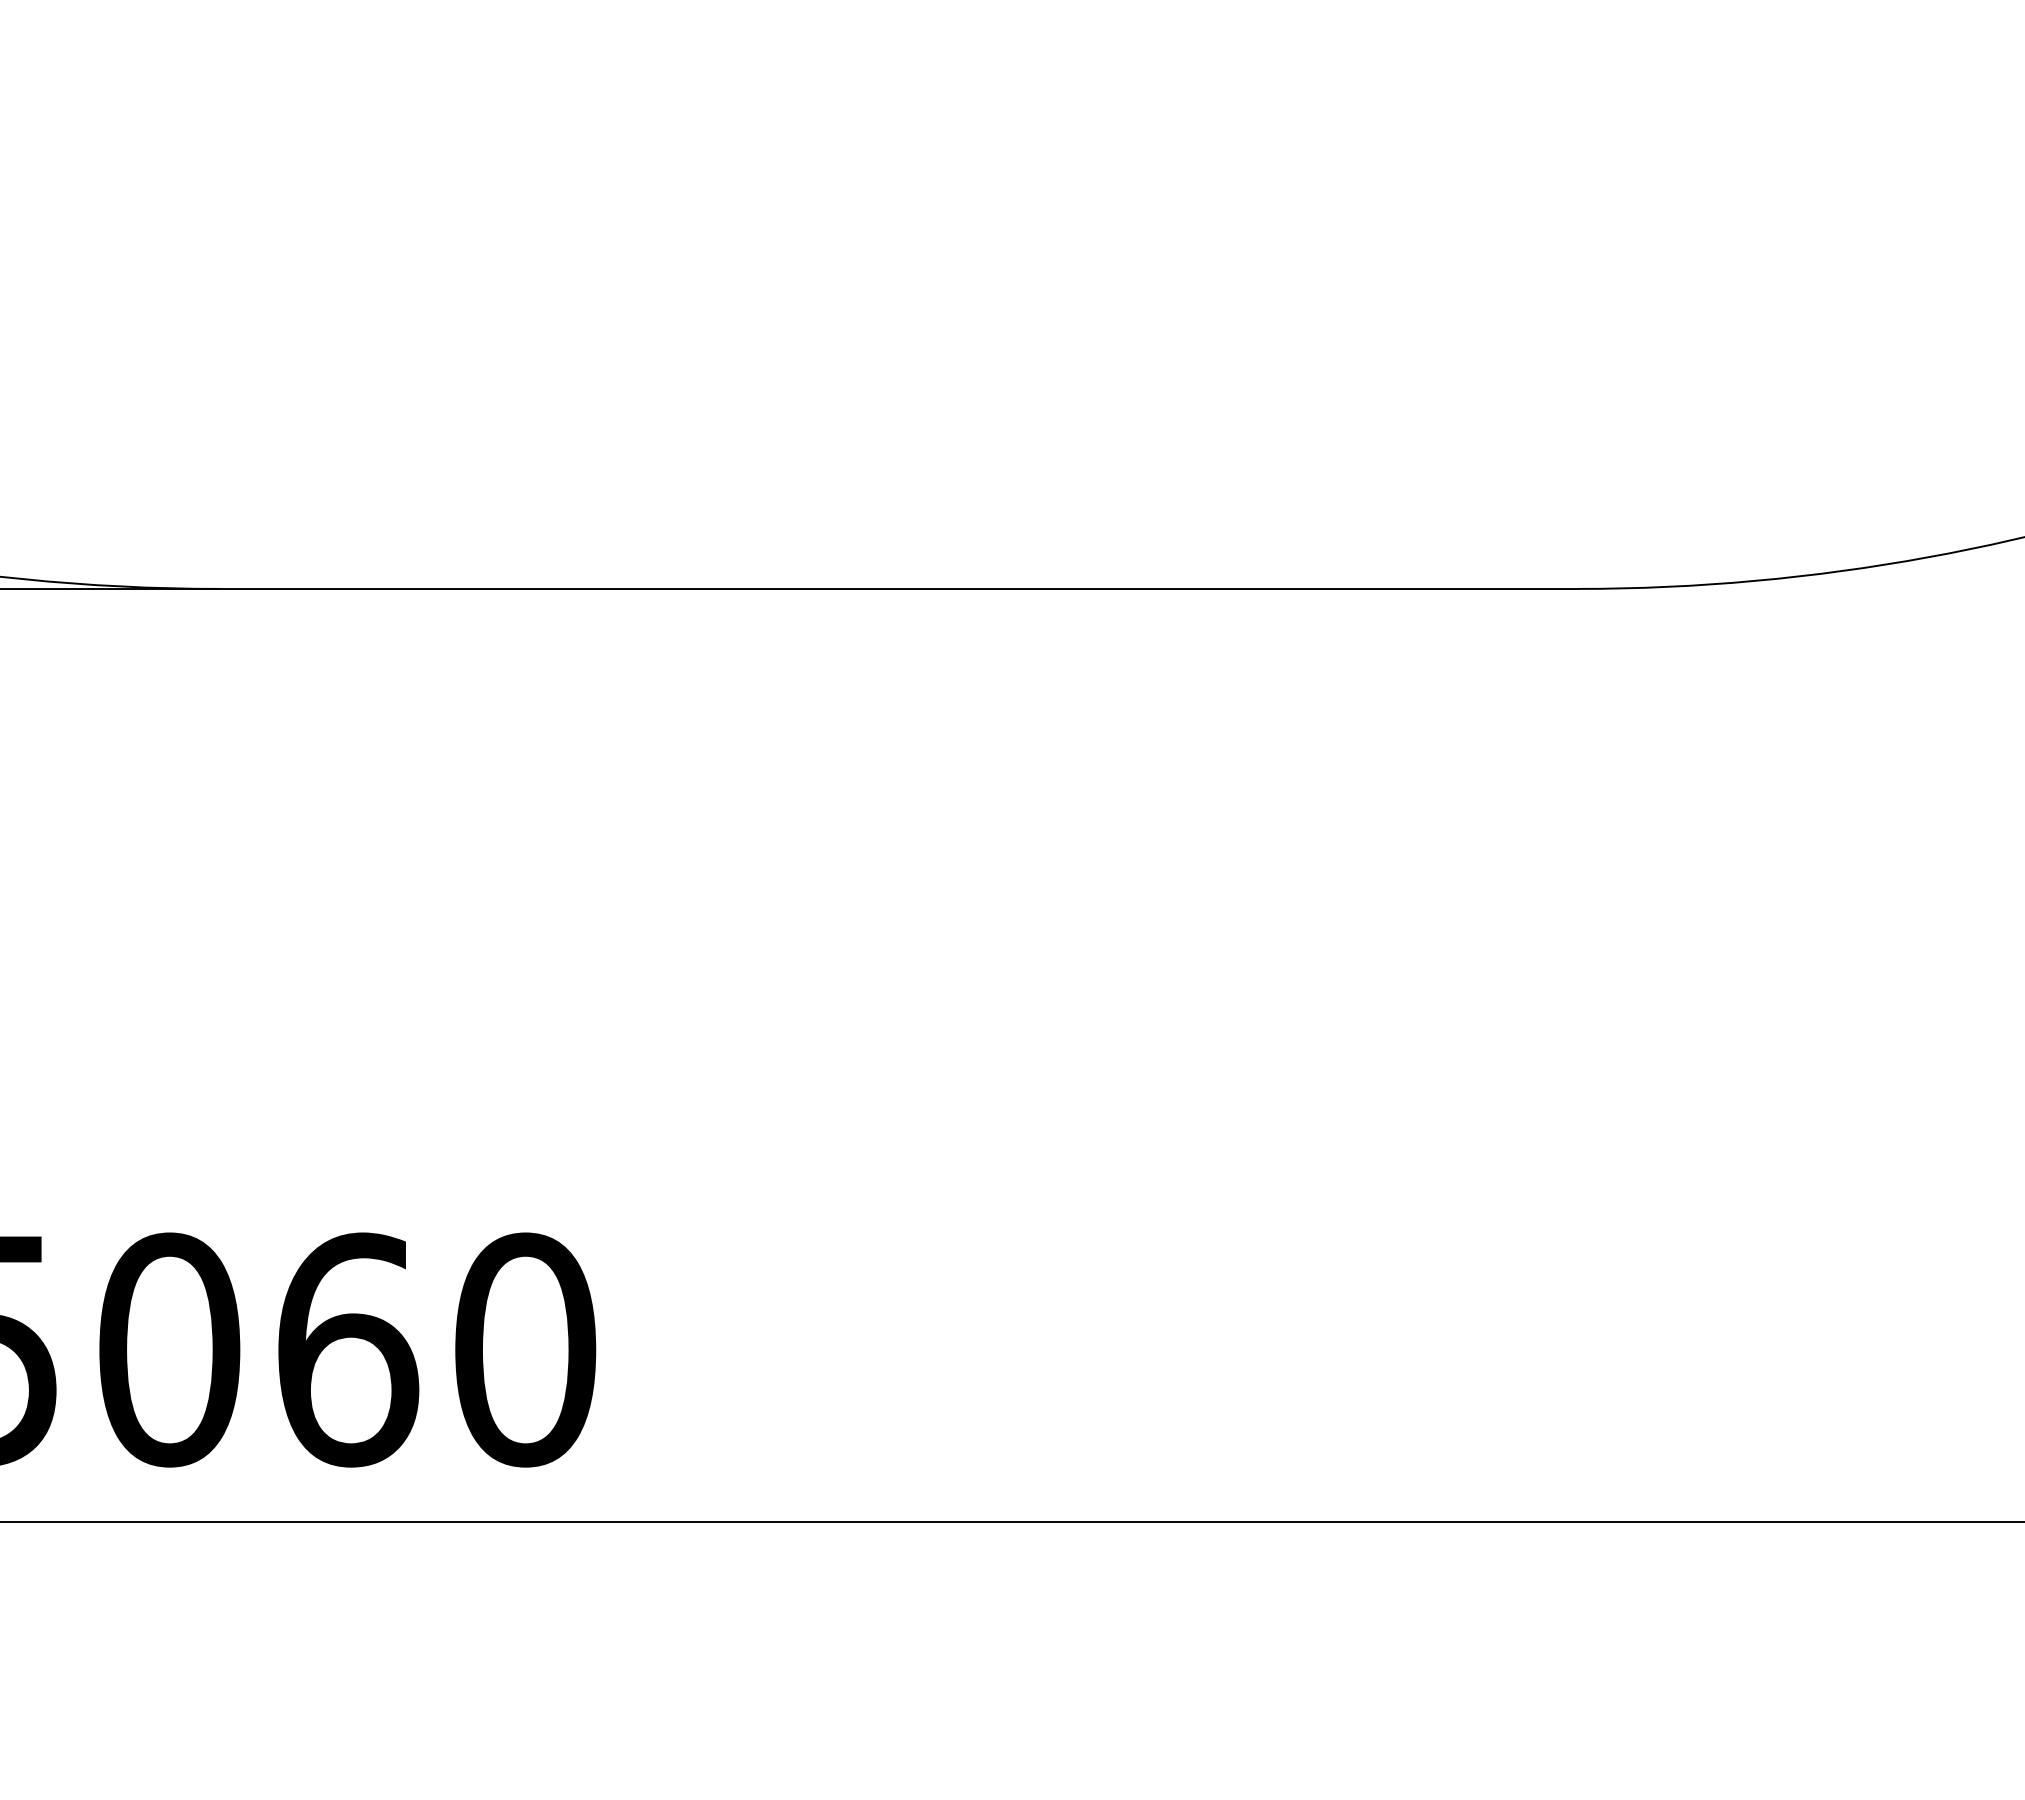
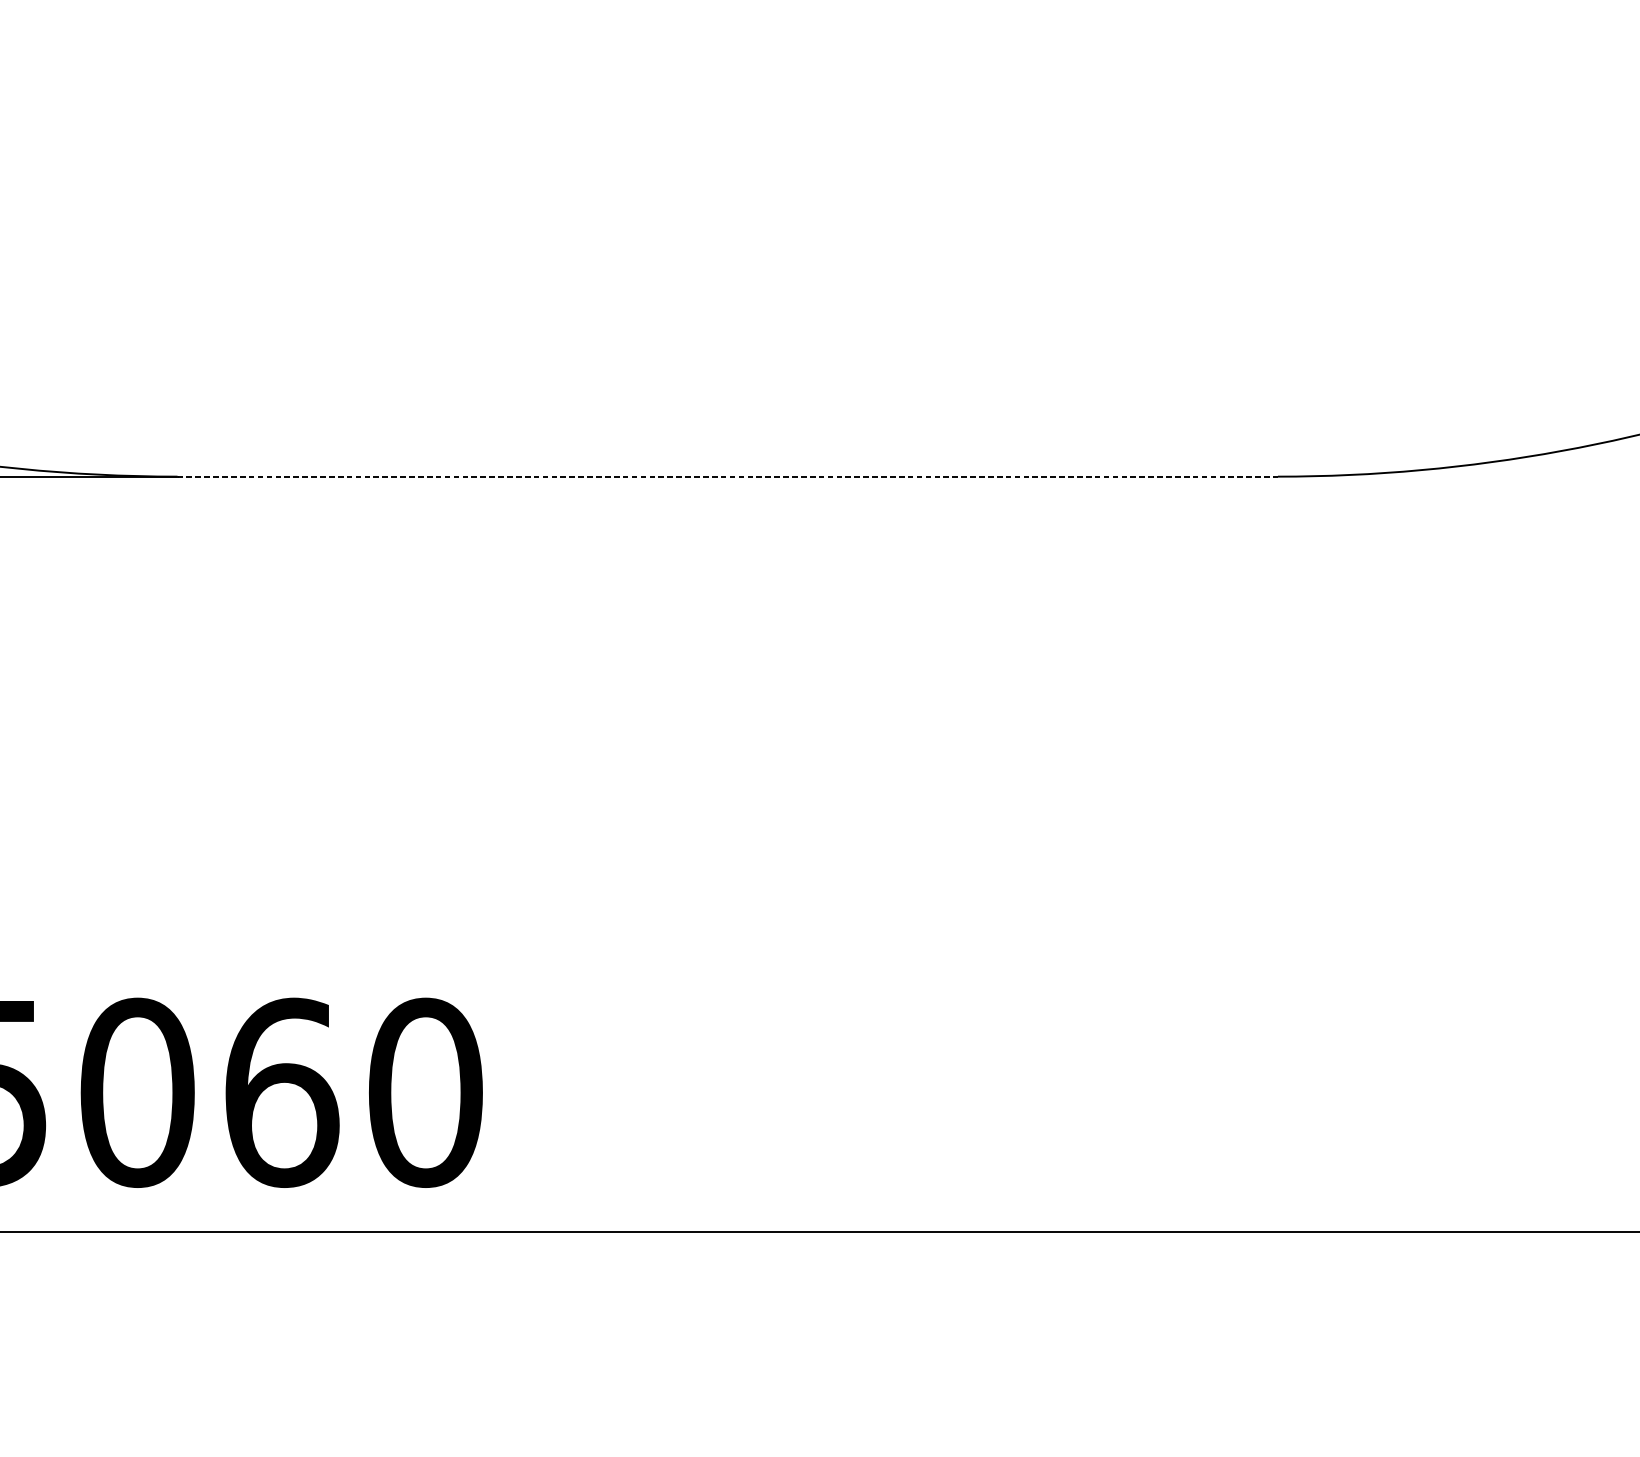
line: (898, 588) -> (727, 476), solid -> dashed

